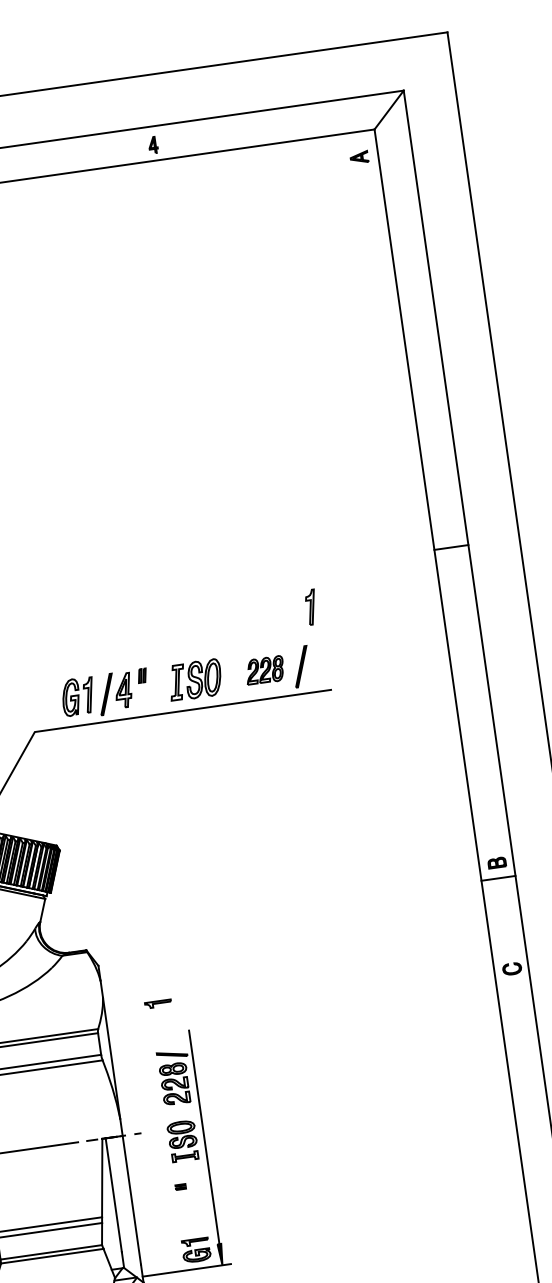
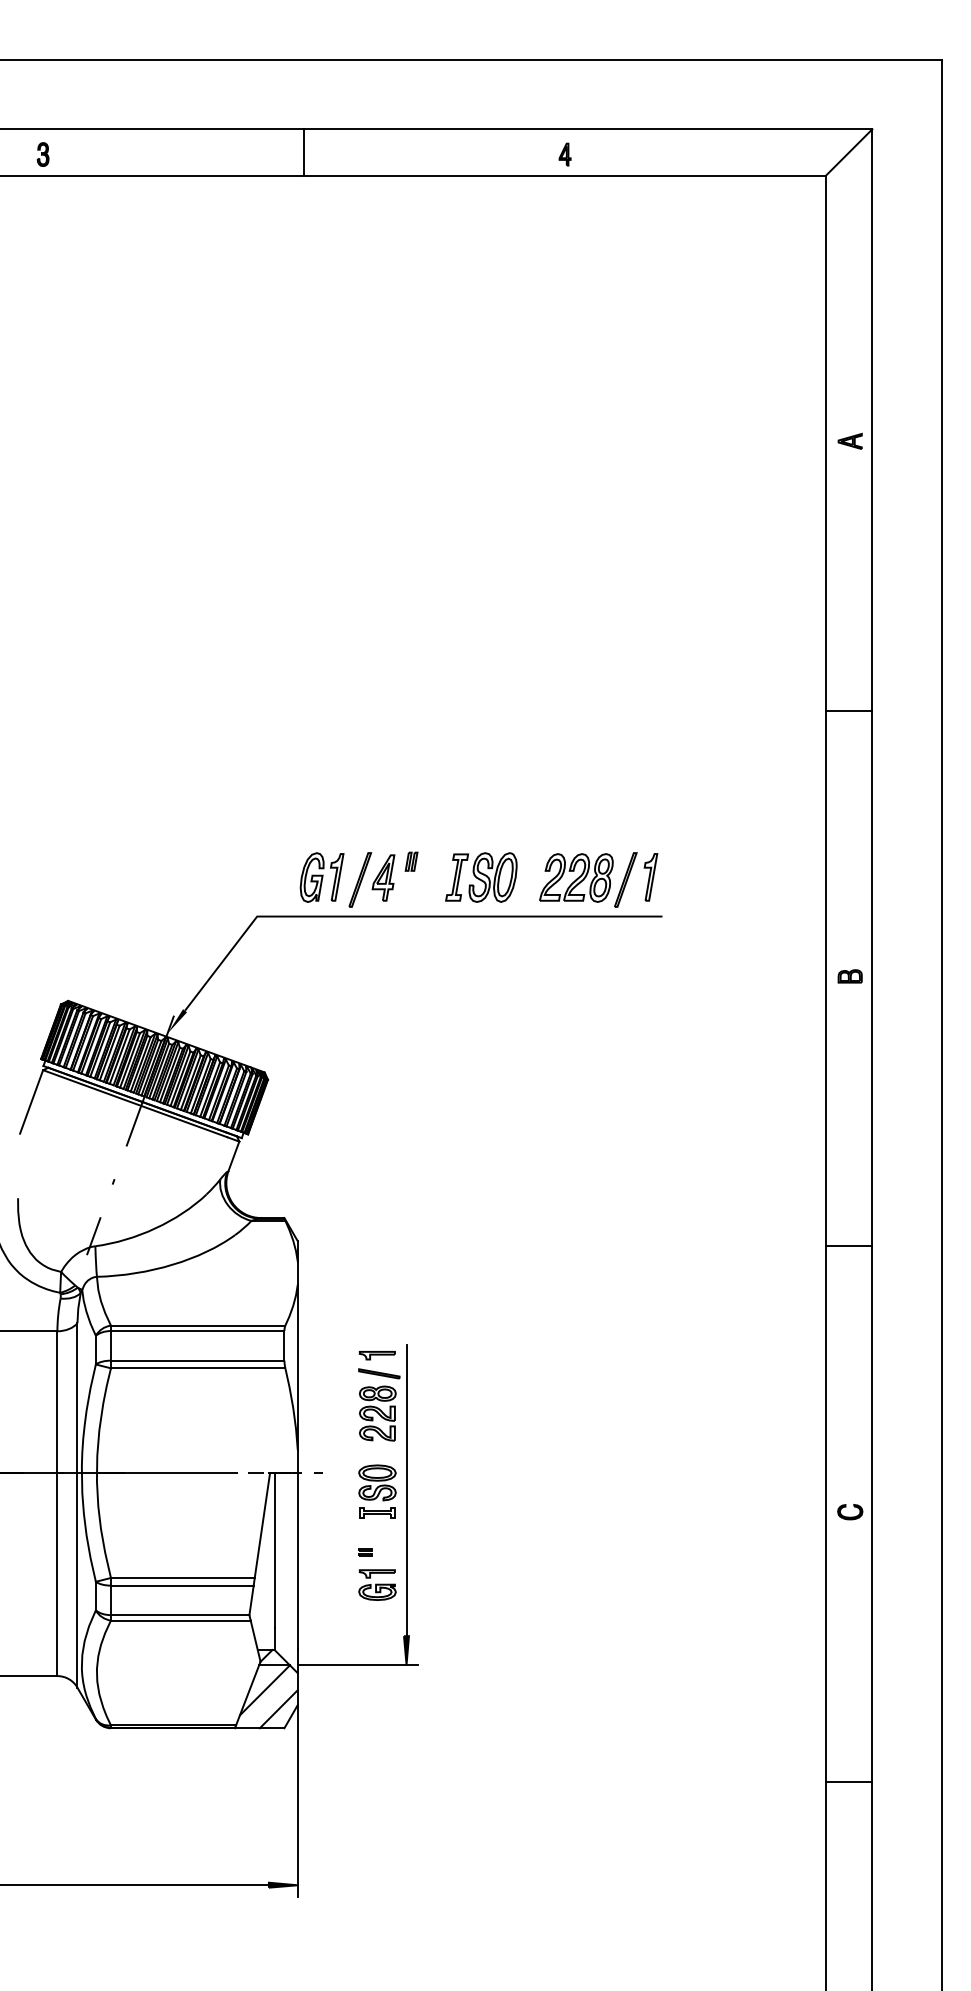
part: (152, 145) -> (564, 154), moved
part: (358, 157) -> (849, 440), moved
line: (450, 547) -> (848, 711), moved
part: (311, 607) -> (650, 877), moved
part: (264, 670) -> (576, 877), size x1.43
part: (496, 863) -> (849, 976), moved
line: (498, 878) -> (848, 1246), moved
part: (512, 969) -> (850, 1512), moved
part: (157, 1004) -> (376, 1355), moved
part: (196, 1249) -> (377, 1584), moved

